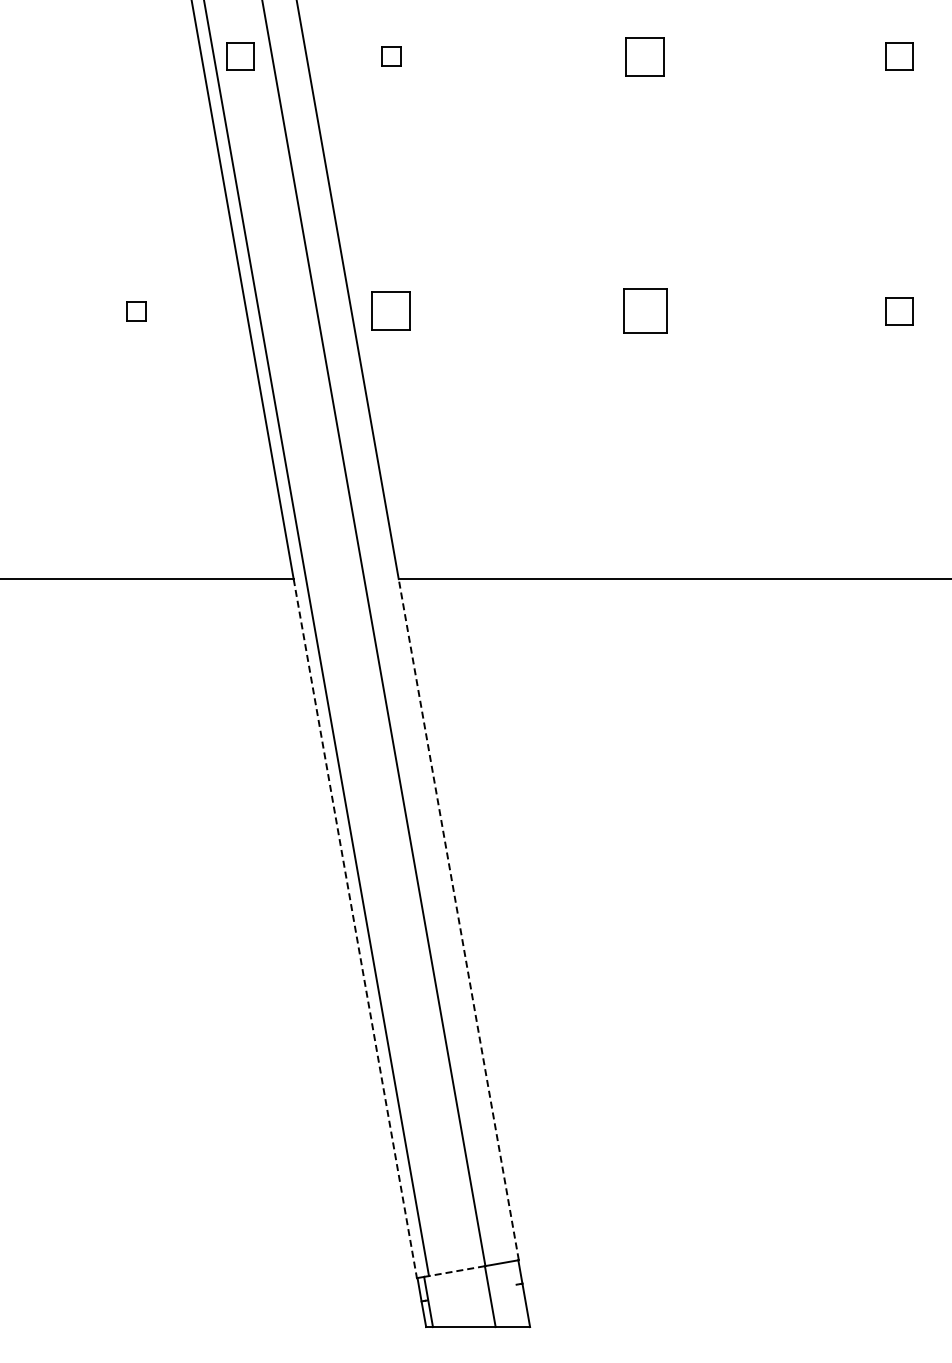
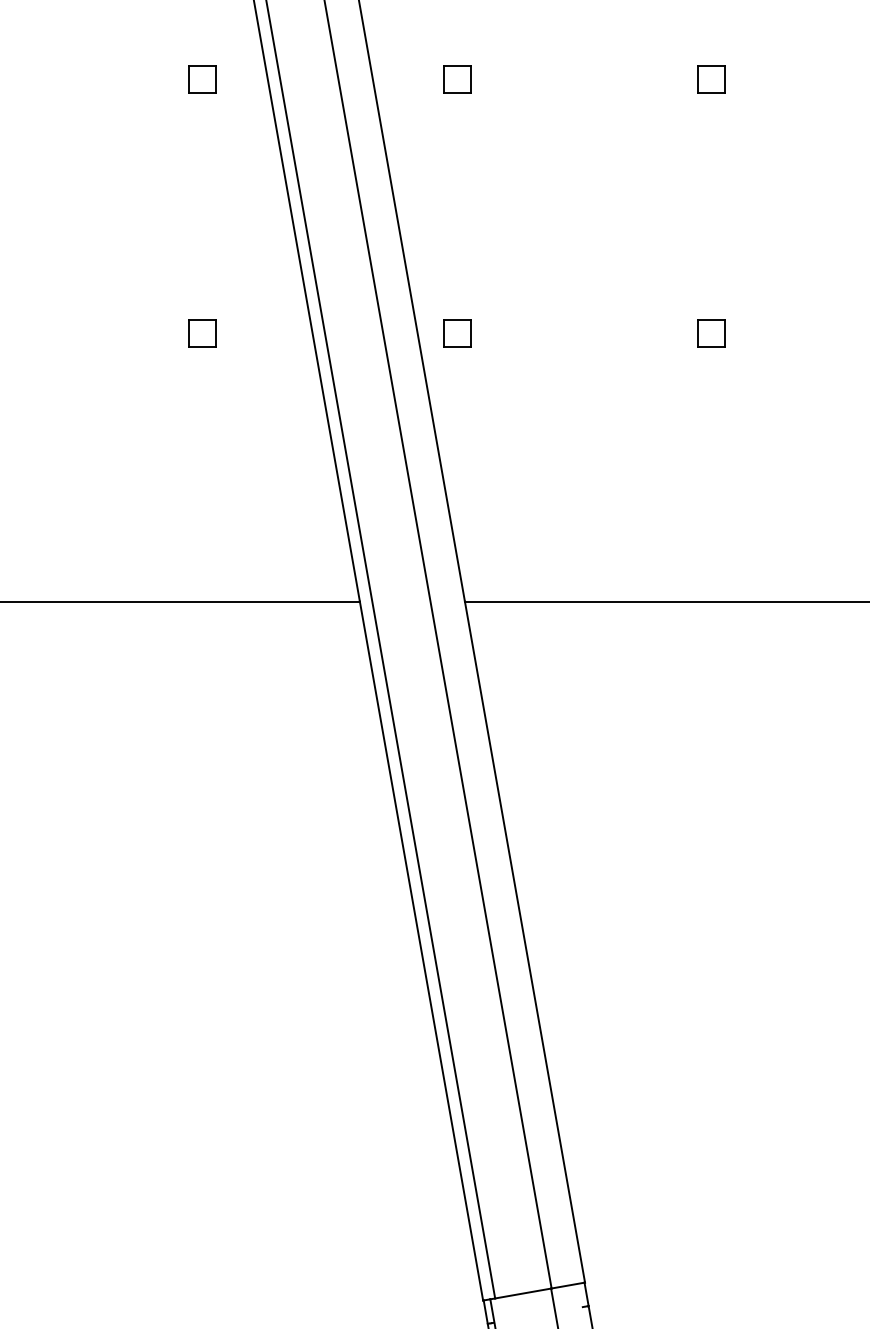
part: (240, 56) -> (202, 78), moved
part: (390, 56) -> (456, 78), size x1.43
part: (645, 56) -> (711, 78), size x0.71
part: (136, 311) -> (202, 333), size x1.43
part: (390, 311) -> (456, 333), size x0.71
part: (645, 311) -> (711, 333), size x0.62
line: (458, 919) -> (524, 941), dashed -> solid
line: (355, 928) -> (421, 950), dashed -> solid
line: (456, 1271) -> (522, 1293), dashed -> solid

